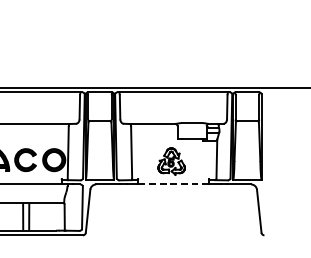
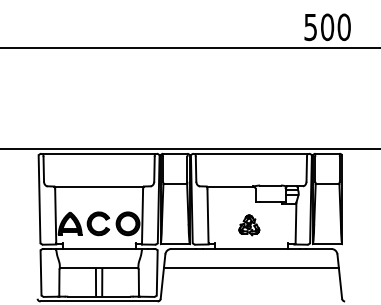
part: (171, 161) -> (249, 225), size x0.71
line: (173, 184) -> (251, 248), dashed -> solid
line: (172, 202) -> (250, 267), added

